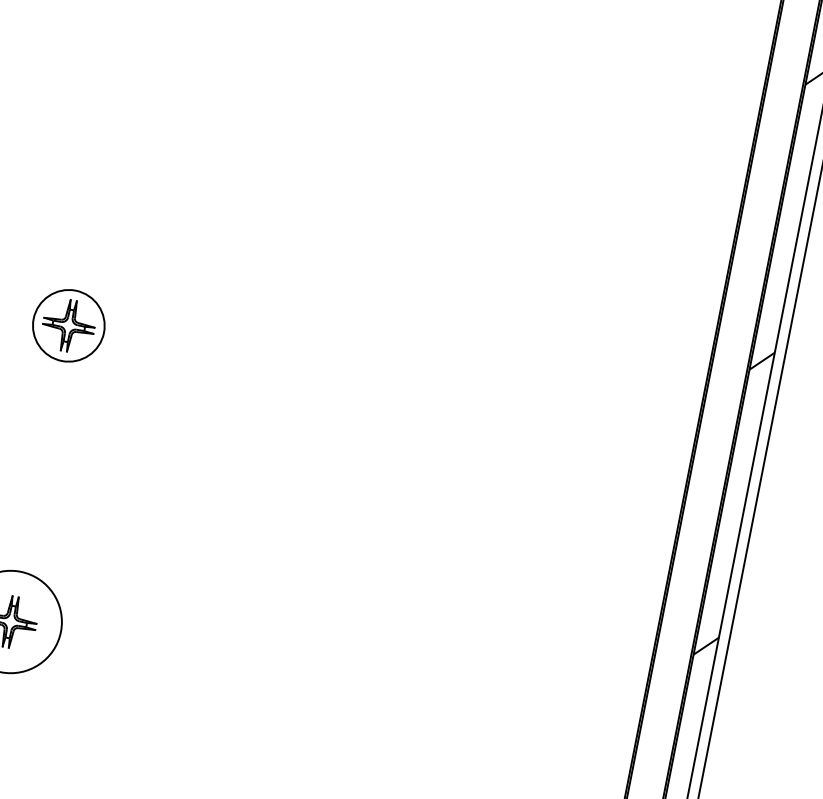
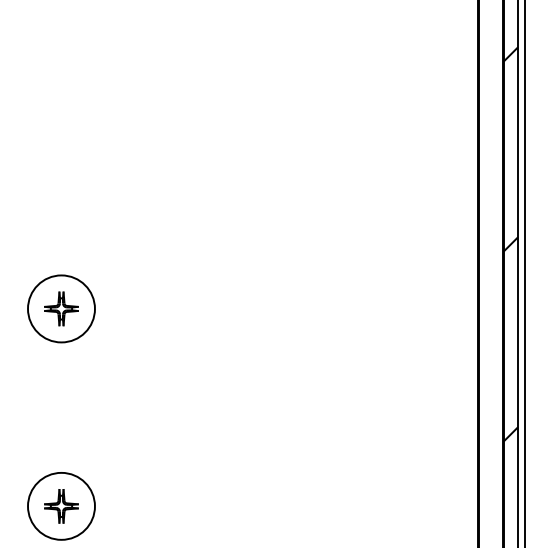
circle: (68, 325) -> (61, 308), size x1.43

